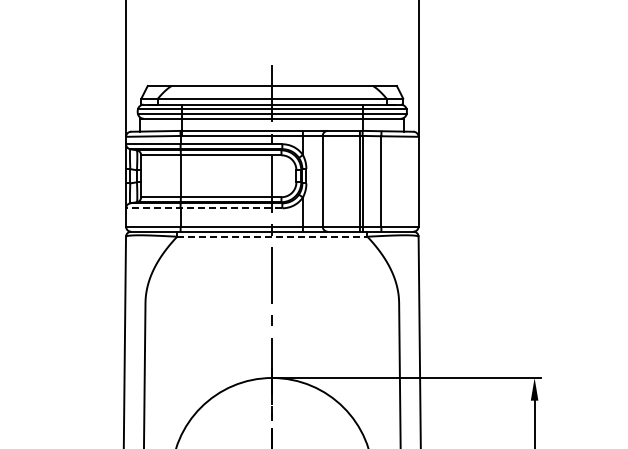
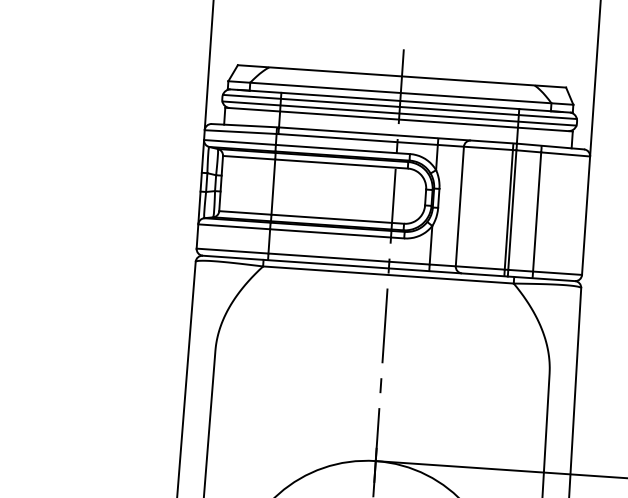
line: (203, 208) -> (300, 231), dashed -> solid
line: (272, 236) -> (388, 274), dashed -> solid

